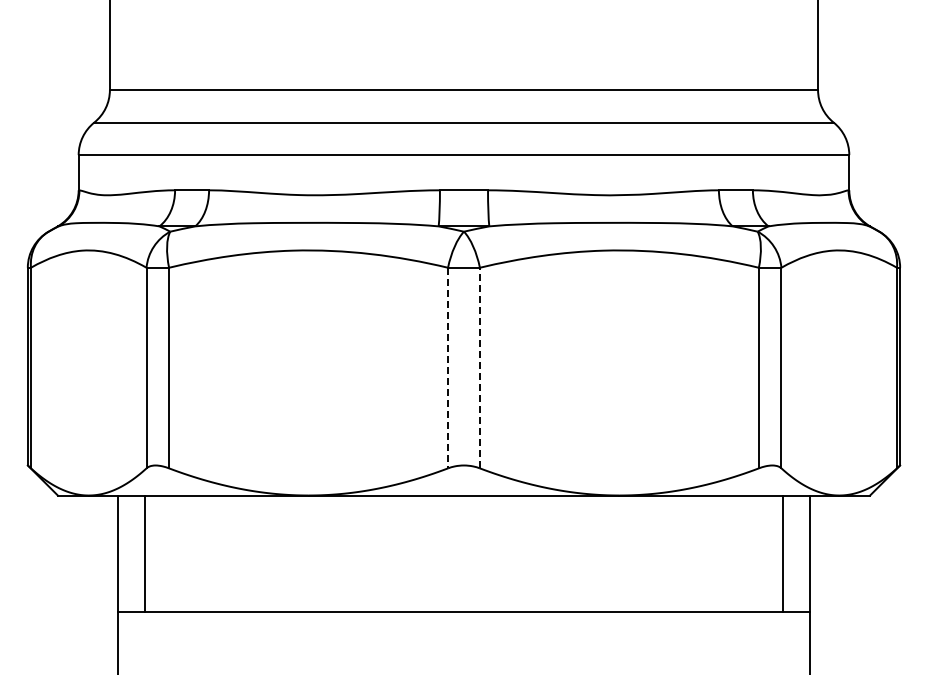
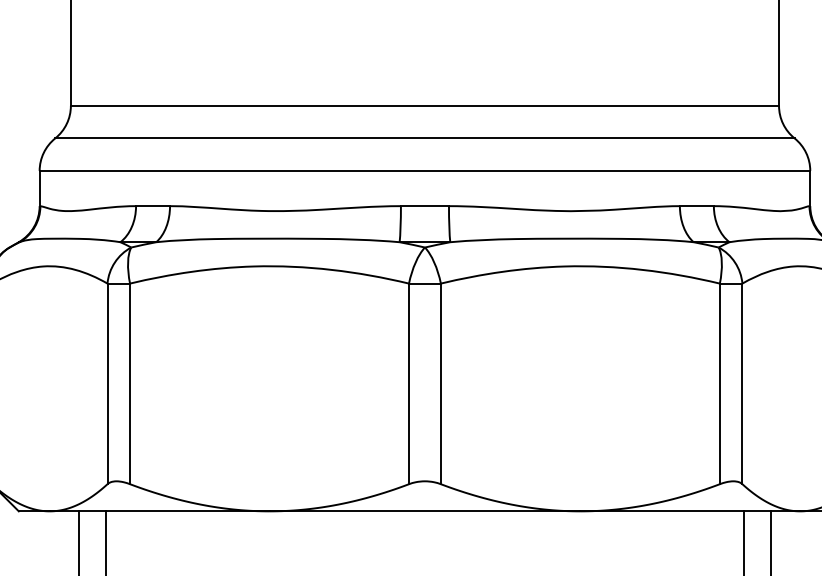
line: (479, 367) -> (440, 383), dashed -> solid
line: (448, 368) -> (409, 384), dashed -> solid

